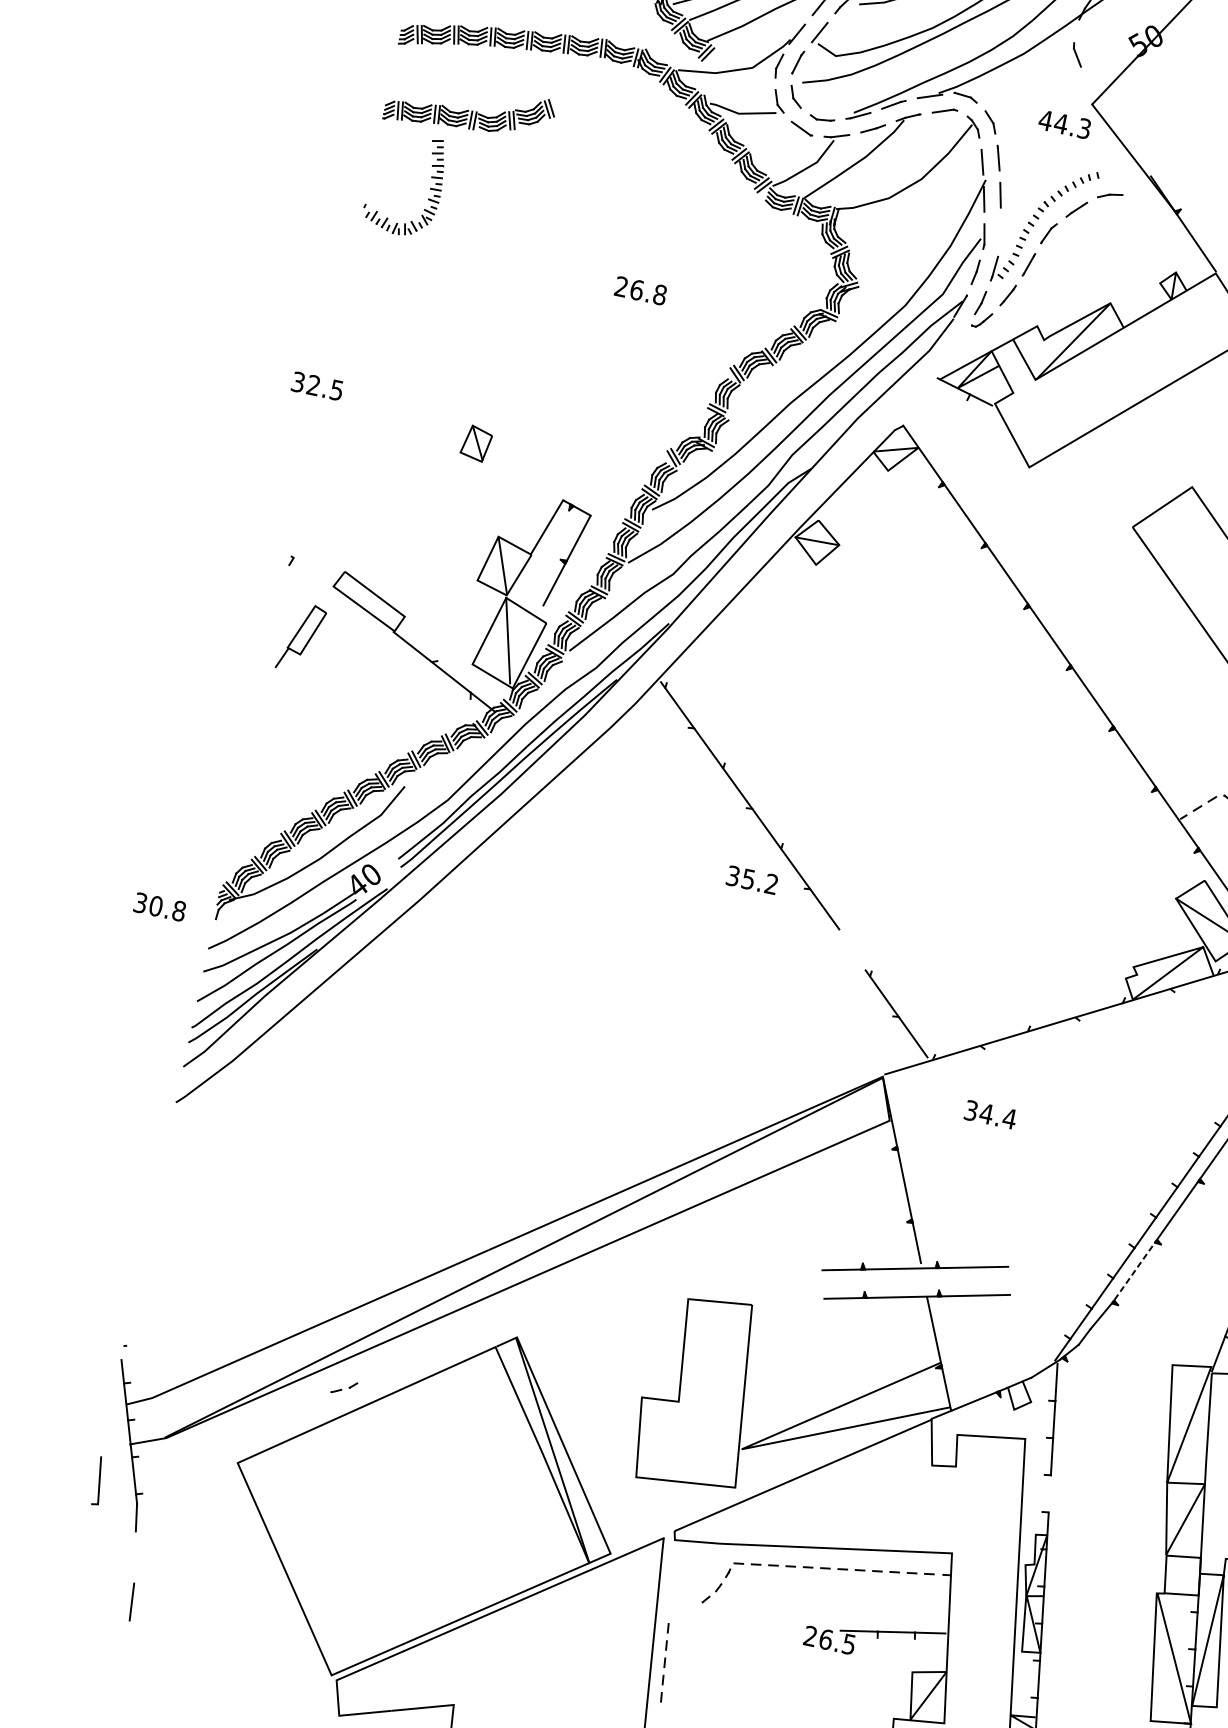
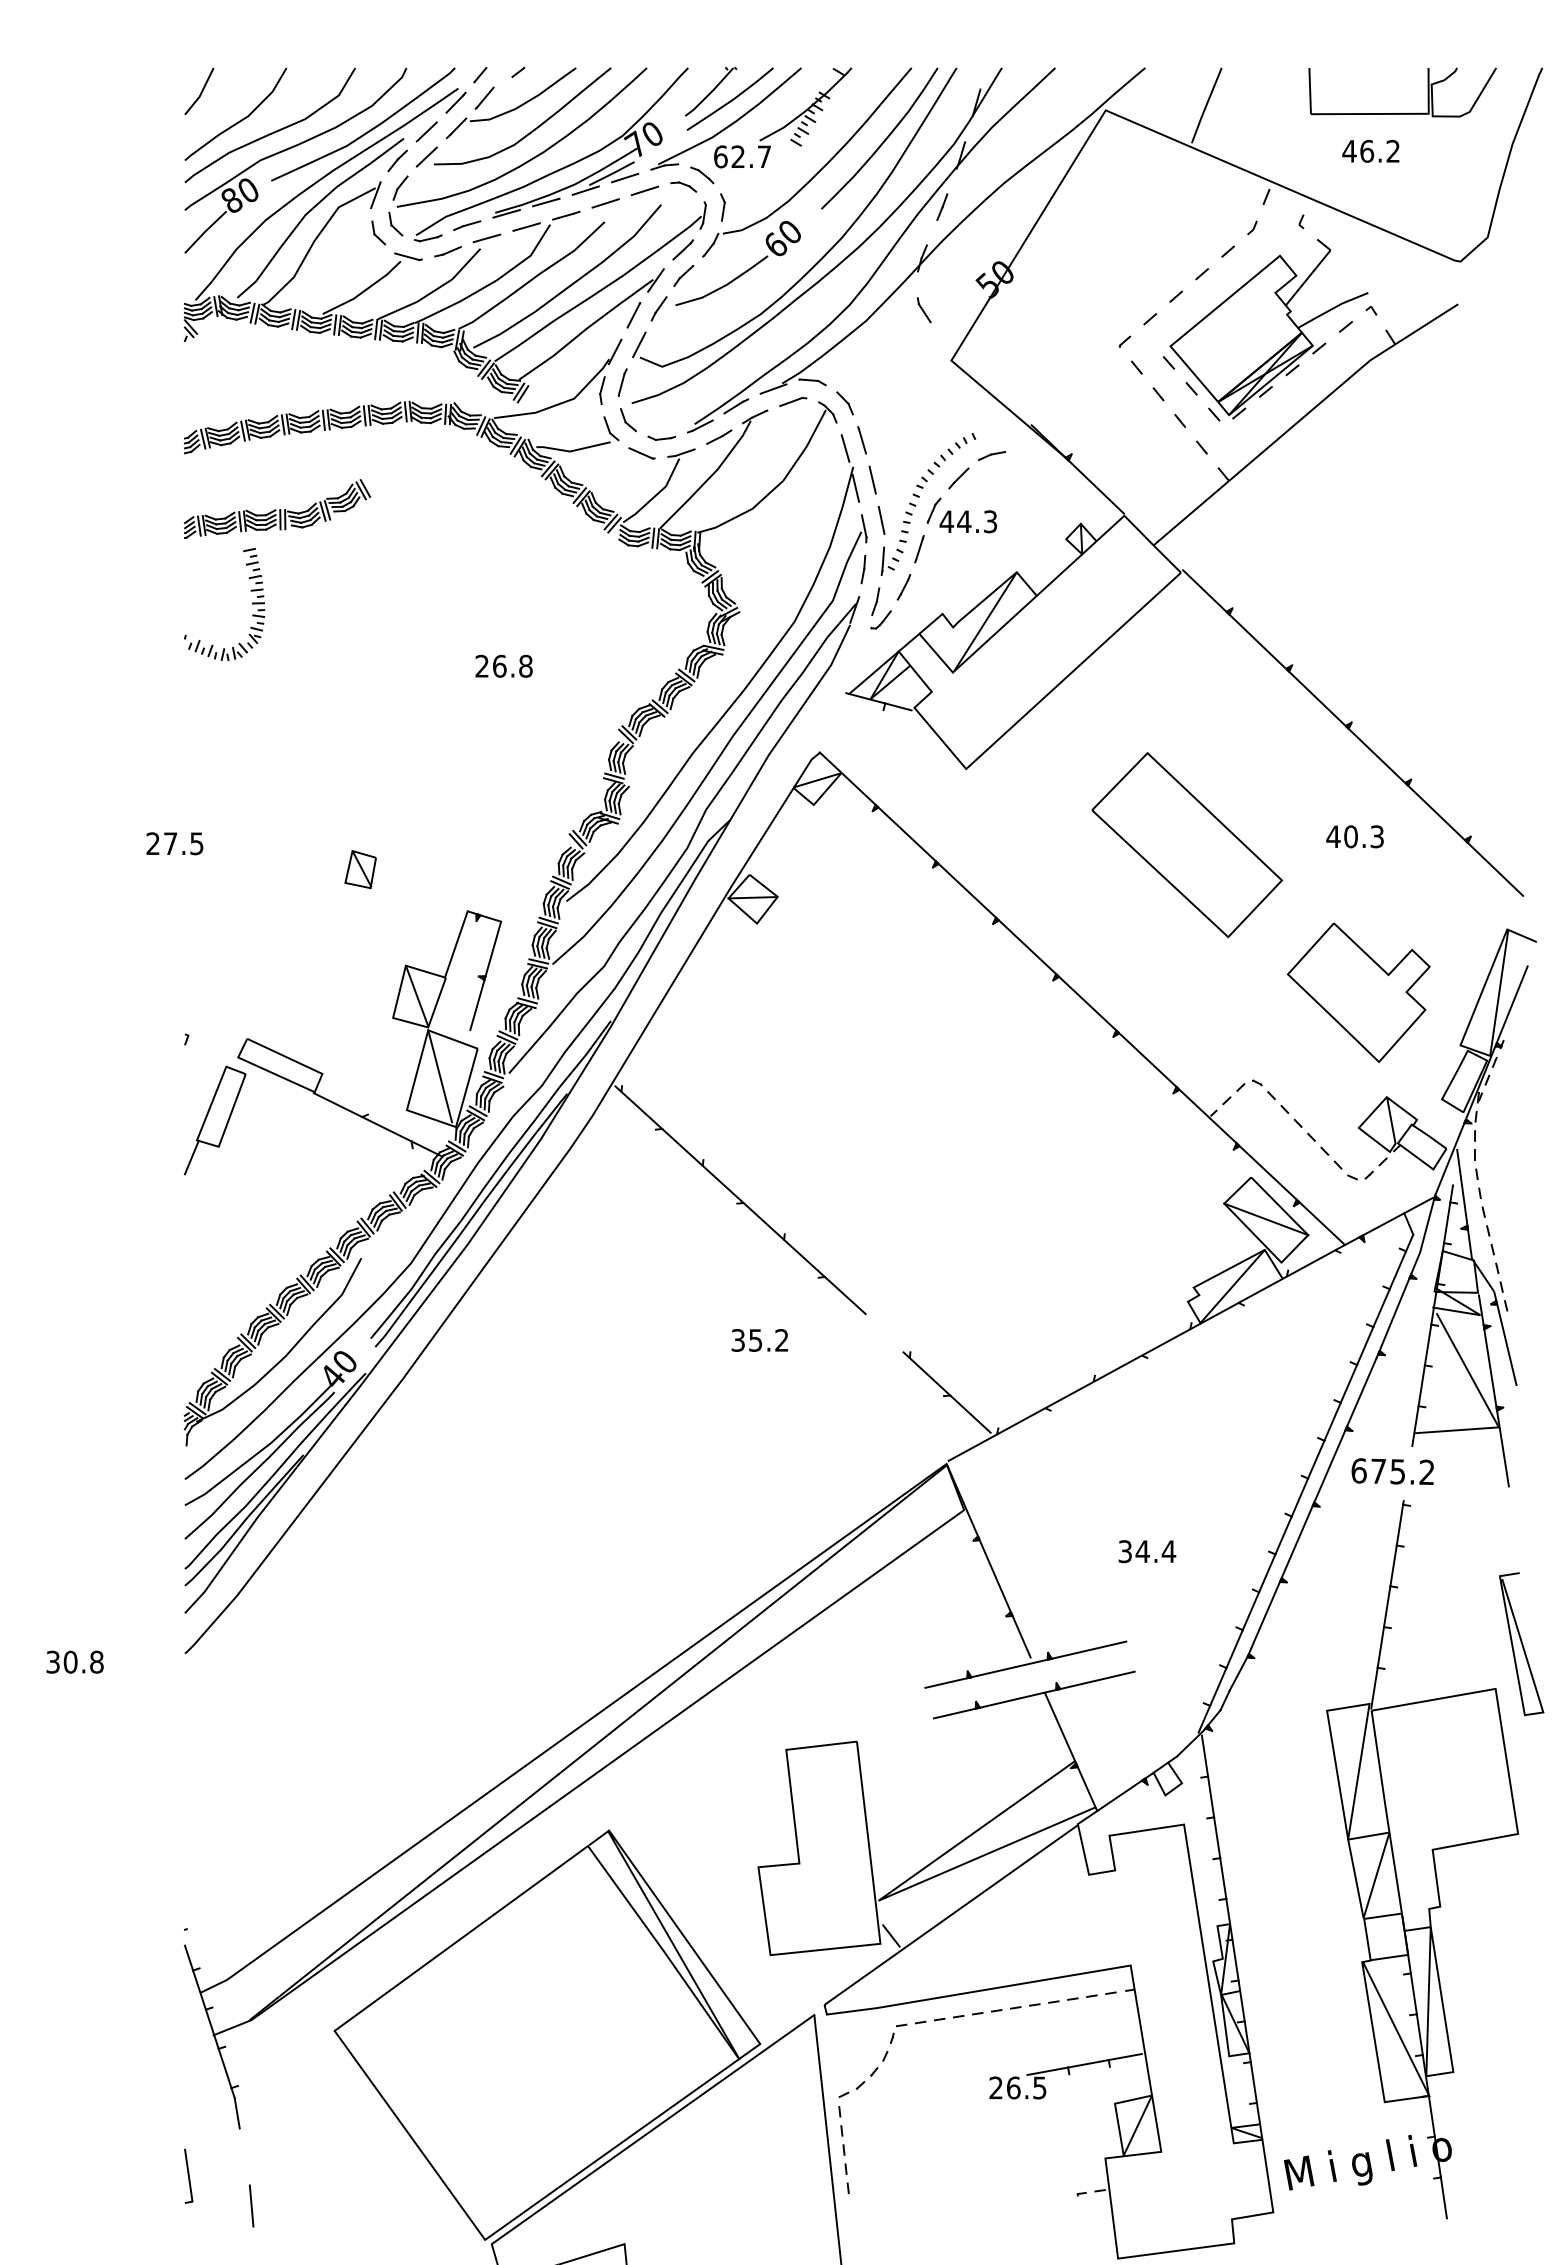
text: (1065, 124) -> (968, 521), moved
line: (1000, 231) -> (881, 519), added
text: (305, 383) -> (161, 843), 32.5 -> 27.5
part: (300, 637) -> (214, 1120), size x1.43
text: (751, 880) -> (759, 1340), moved
text: (159, 906) -> (74, 1661), moved
text: (990, 1114) -> (1147, 1551), moved
line: (1136, 1268) -> (1265, 1614), dashed -> solid
part: (344, 1387) -> (851, 2089), moved
line: (99, 1480) -> (188, 2175), moved
line: (746, 1482) -> (891, 1935), added
line: (1050, 1493) -> (1223, 1878), added

